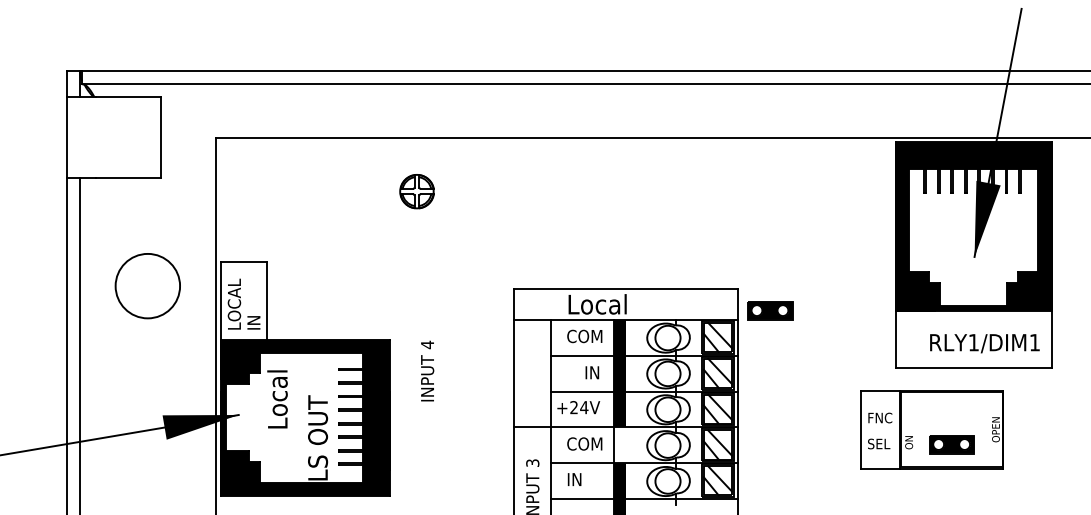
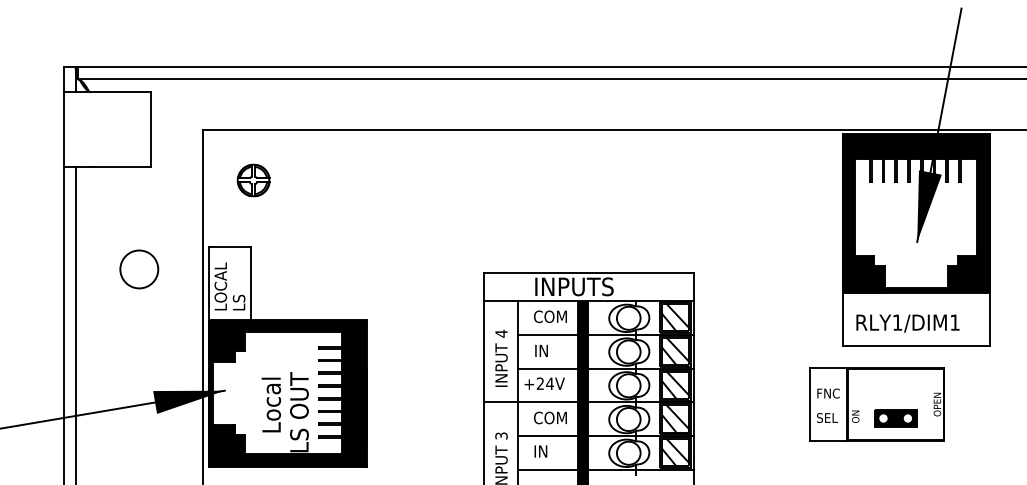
part: (416, 191) -> (253, 180), moved
circle: (148, 286) -> (139, 269), size x0.62
text: (611, 304) -> (575, 286), Local -> INPUTS
part: (769, 310) -> (724, 292), removed
text: (253, 320) -> (238, 301), IN -> LS
text: (984, 343) -> (907, 323), moved
text: (427, 370) -> (501, 357), moved
text: (592, 372) -> (541, 350), moved
text: (276, 398) -> (270, 404), moved
fill: (619, 445) -> (583, 419), added

